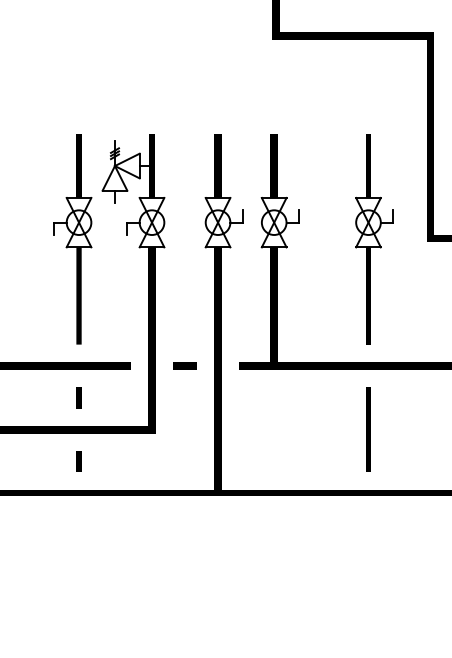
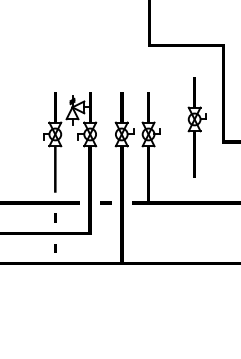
part: (372, 239) -> (196, 127), moved
line: (368, 427) -> (193, 232), removed

